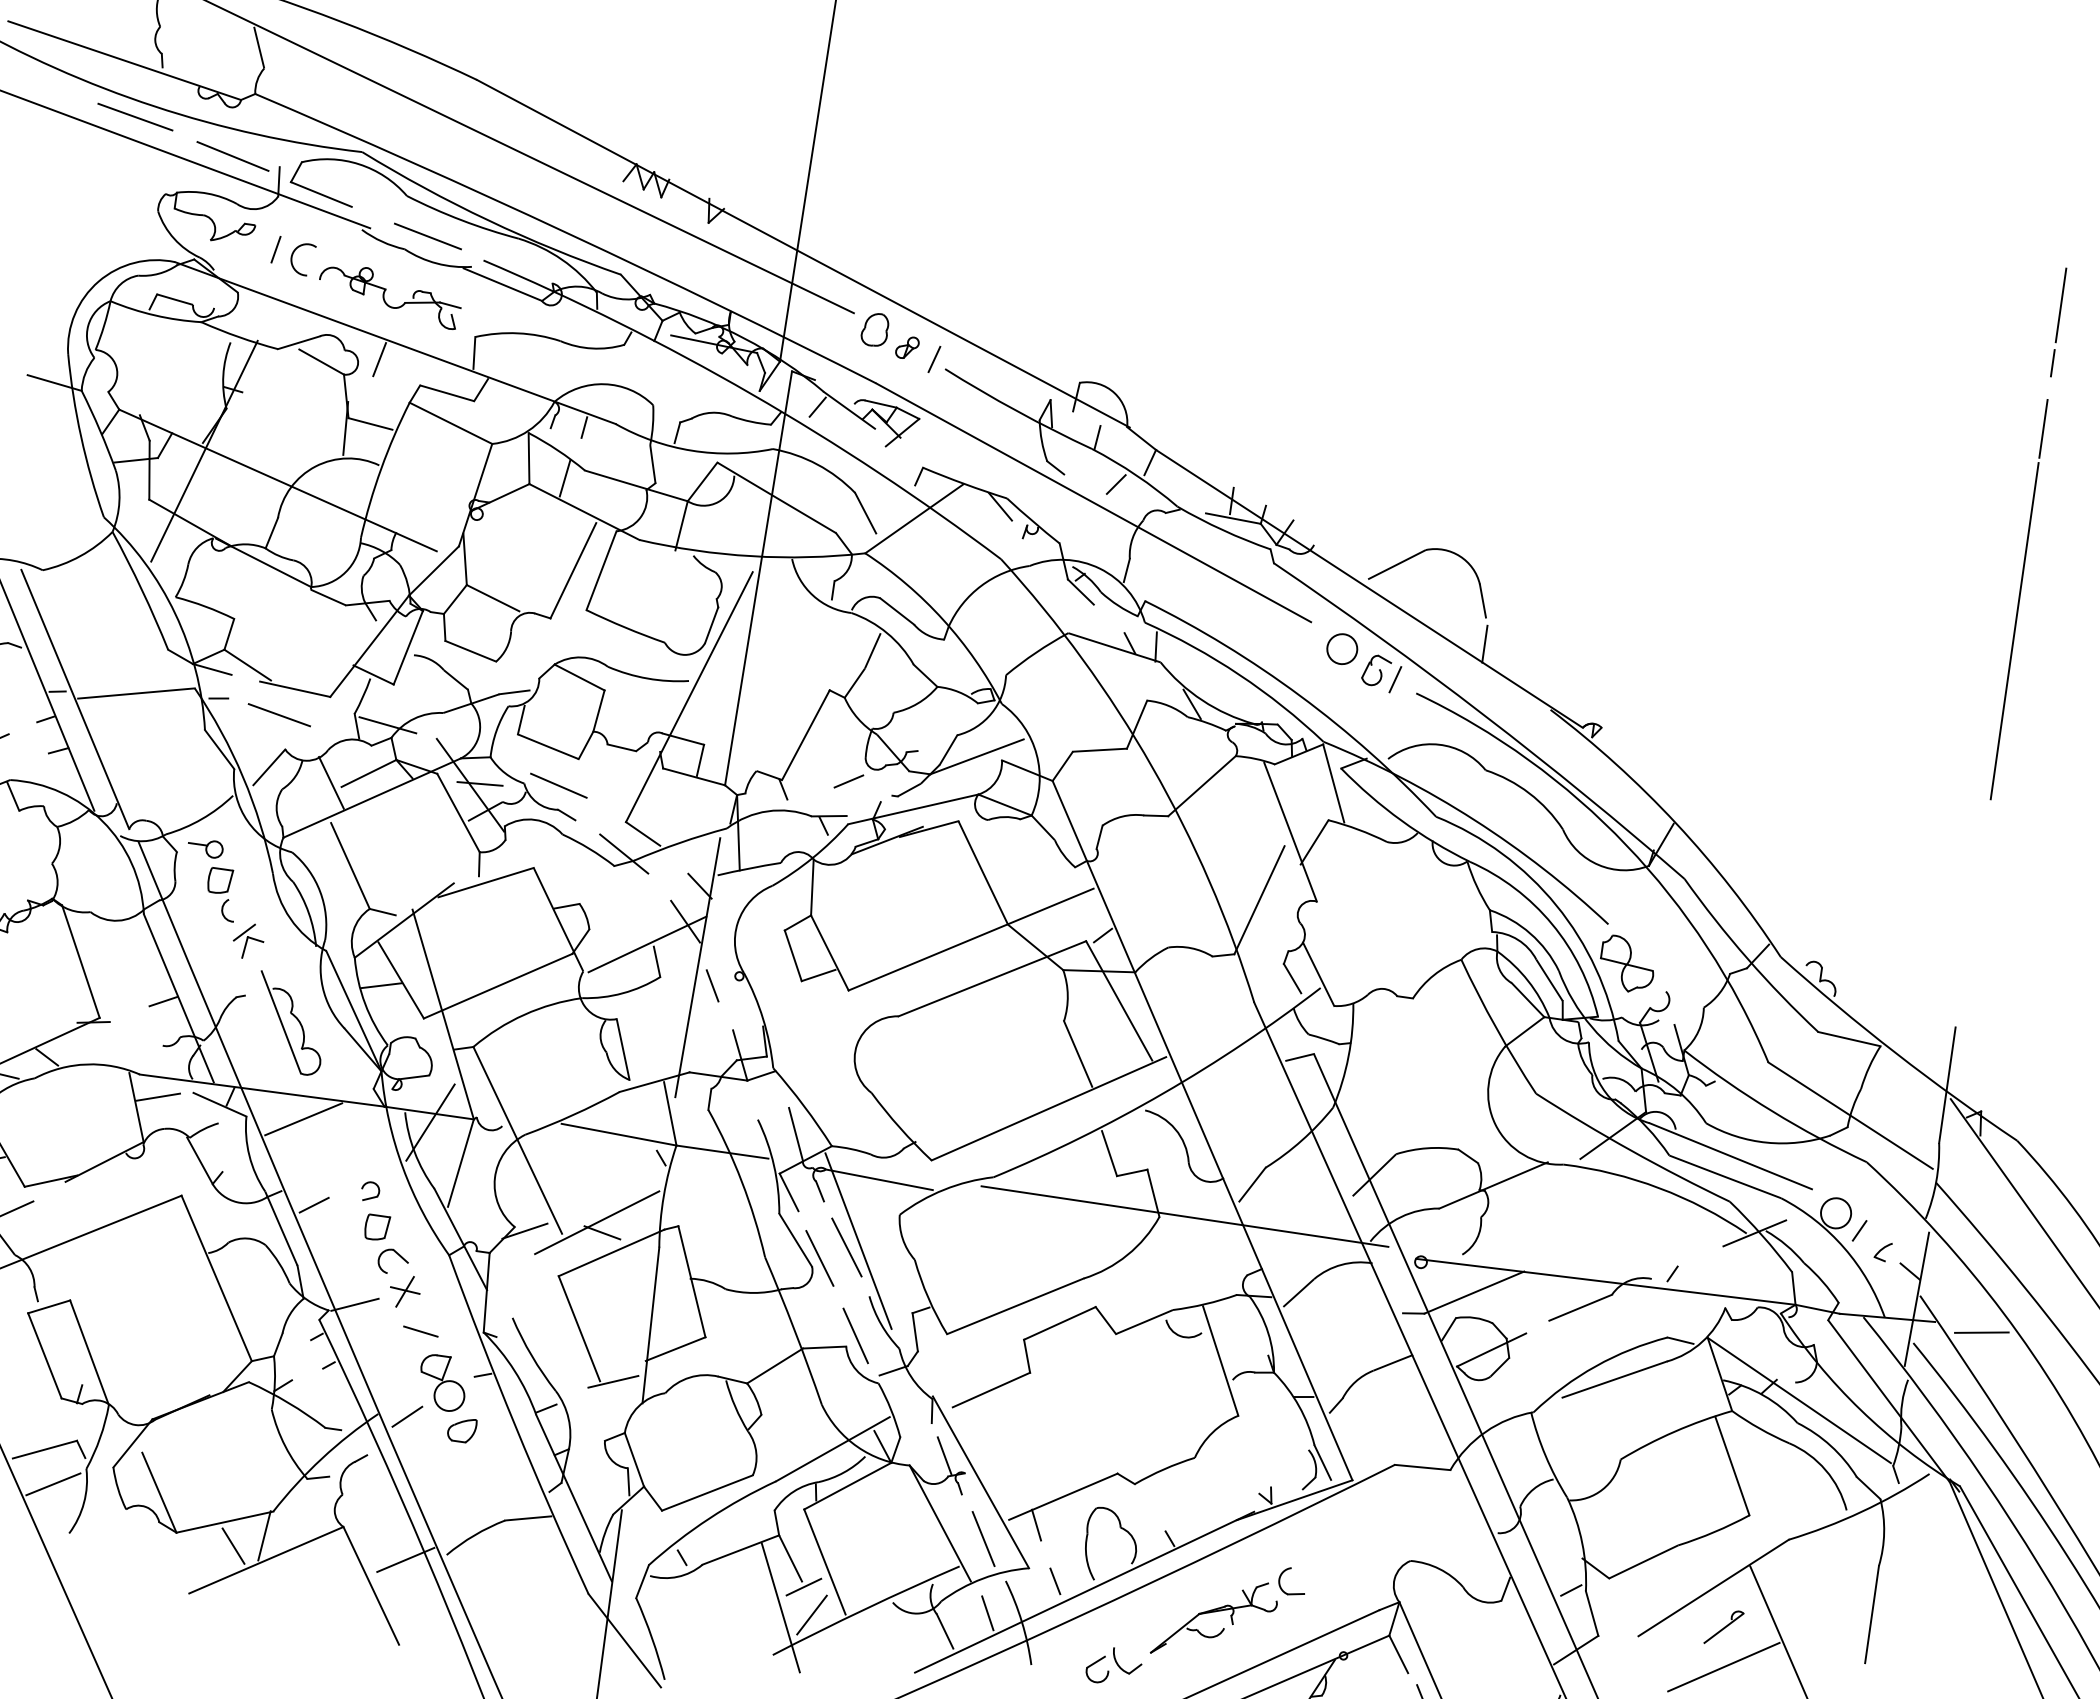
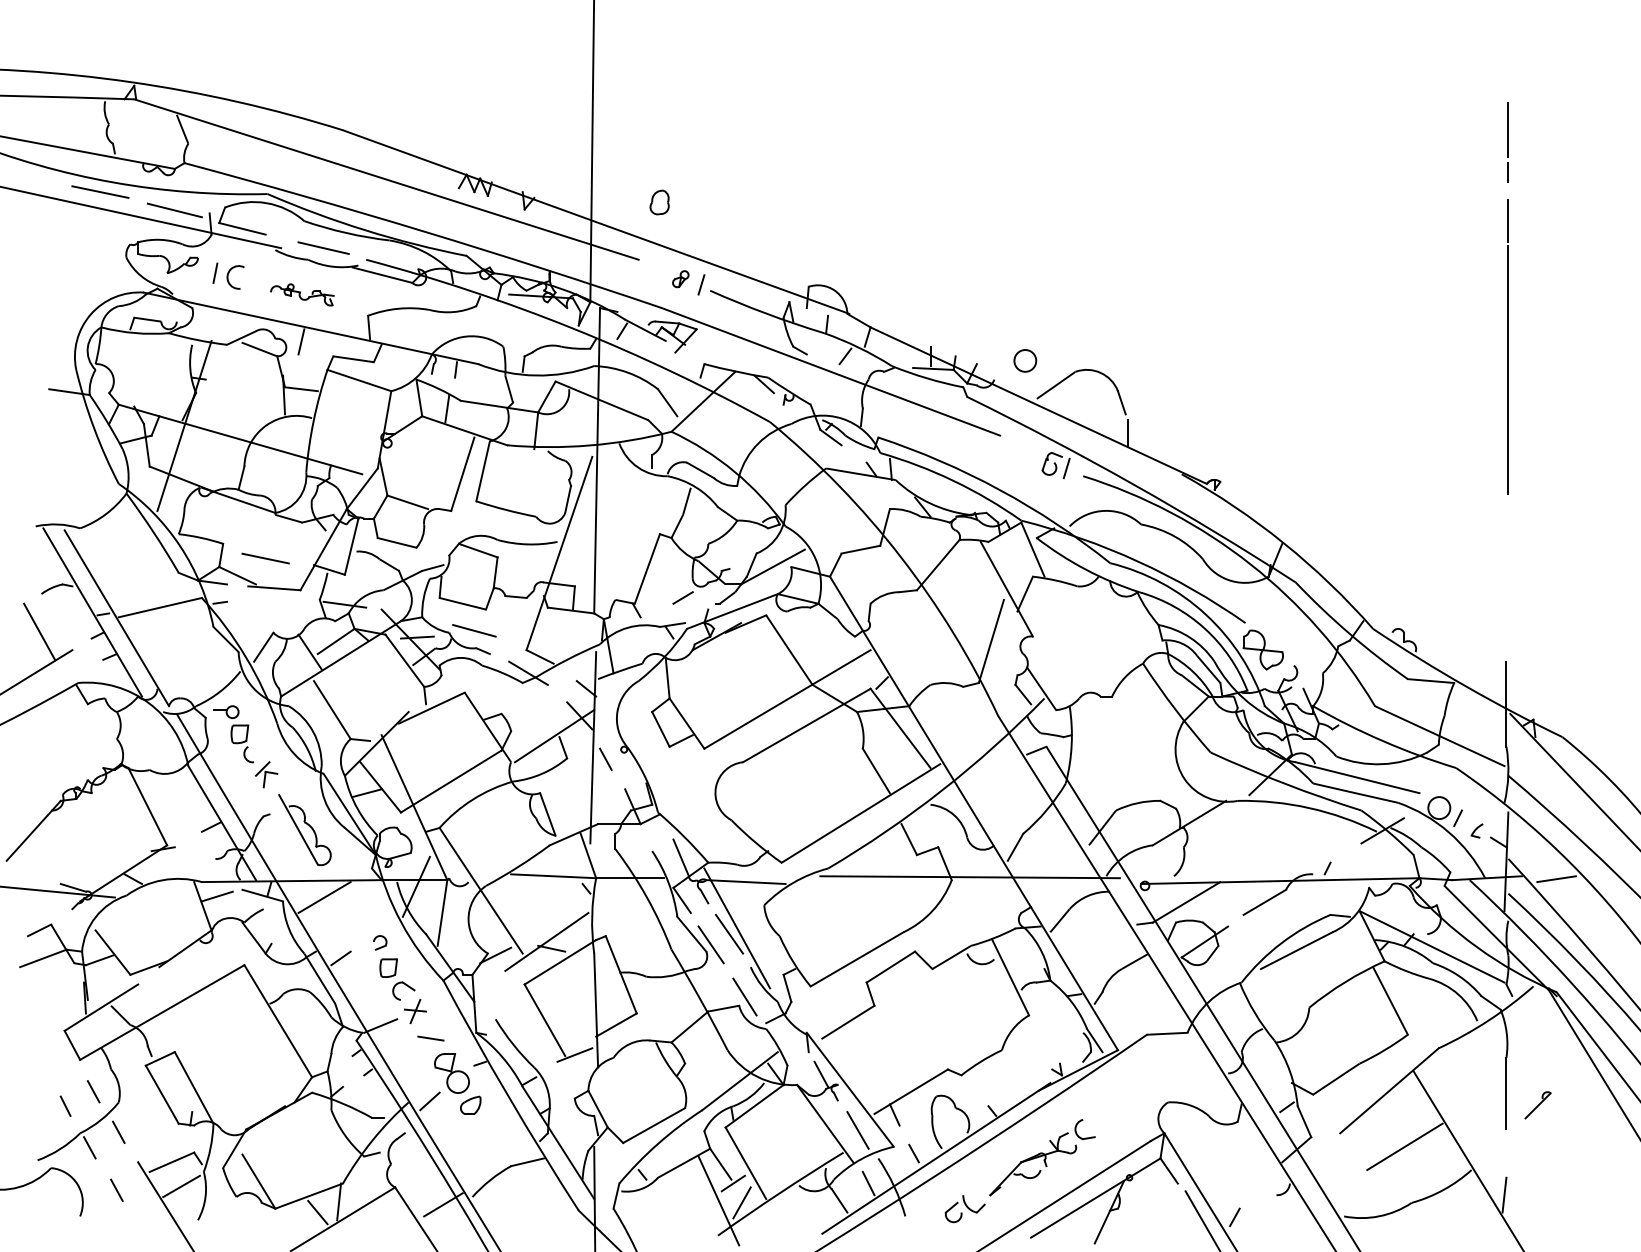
part: (390, 295) -> (302, 294), size x0.6
part: (874, 329) -> (659, 202), moved
circle: (1342, 648) -> (1025, 360), moved
line: (279, 715) -> (265, 558), moved
part: (1723, 1627) -> (1537, 1105), moved

